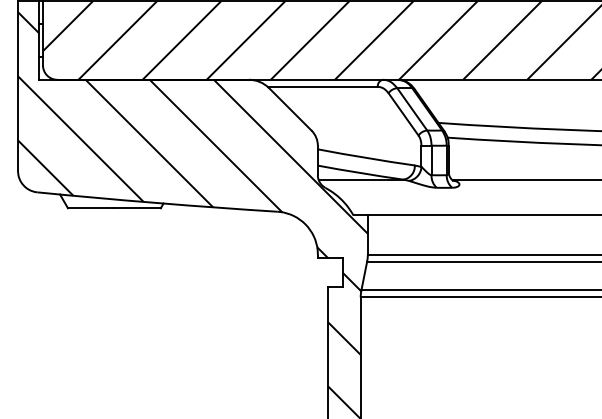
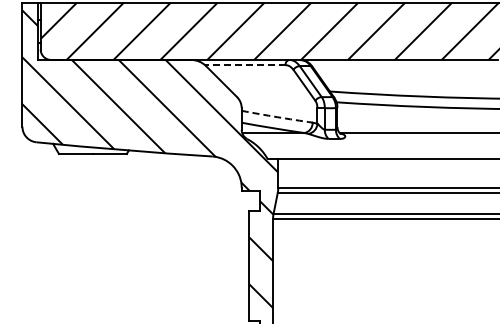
line: (321, 87) -> (244, 65), solid -> dashed
arc: (366, 158) -> (277, 117), solid -> dashed

